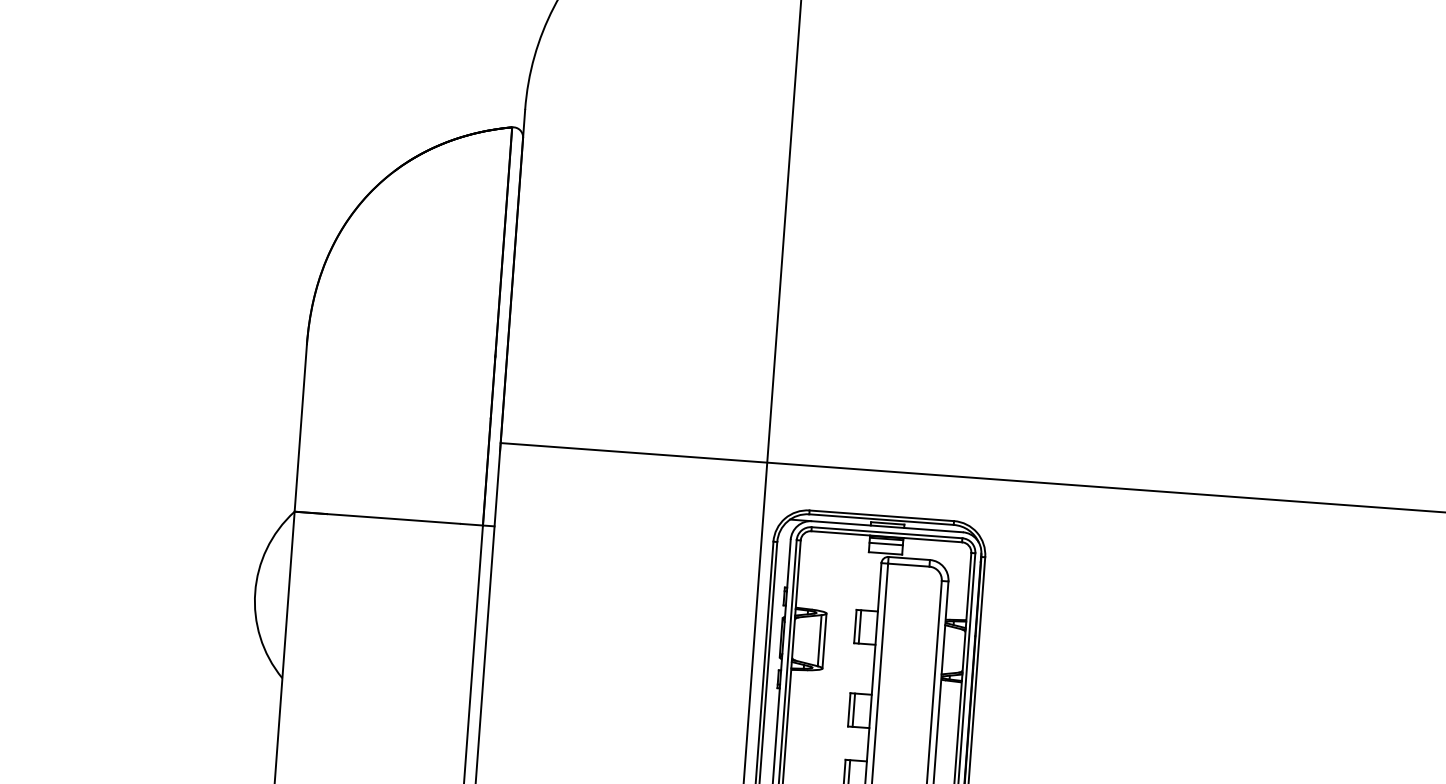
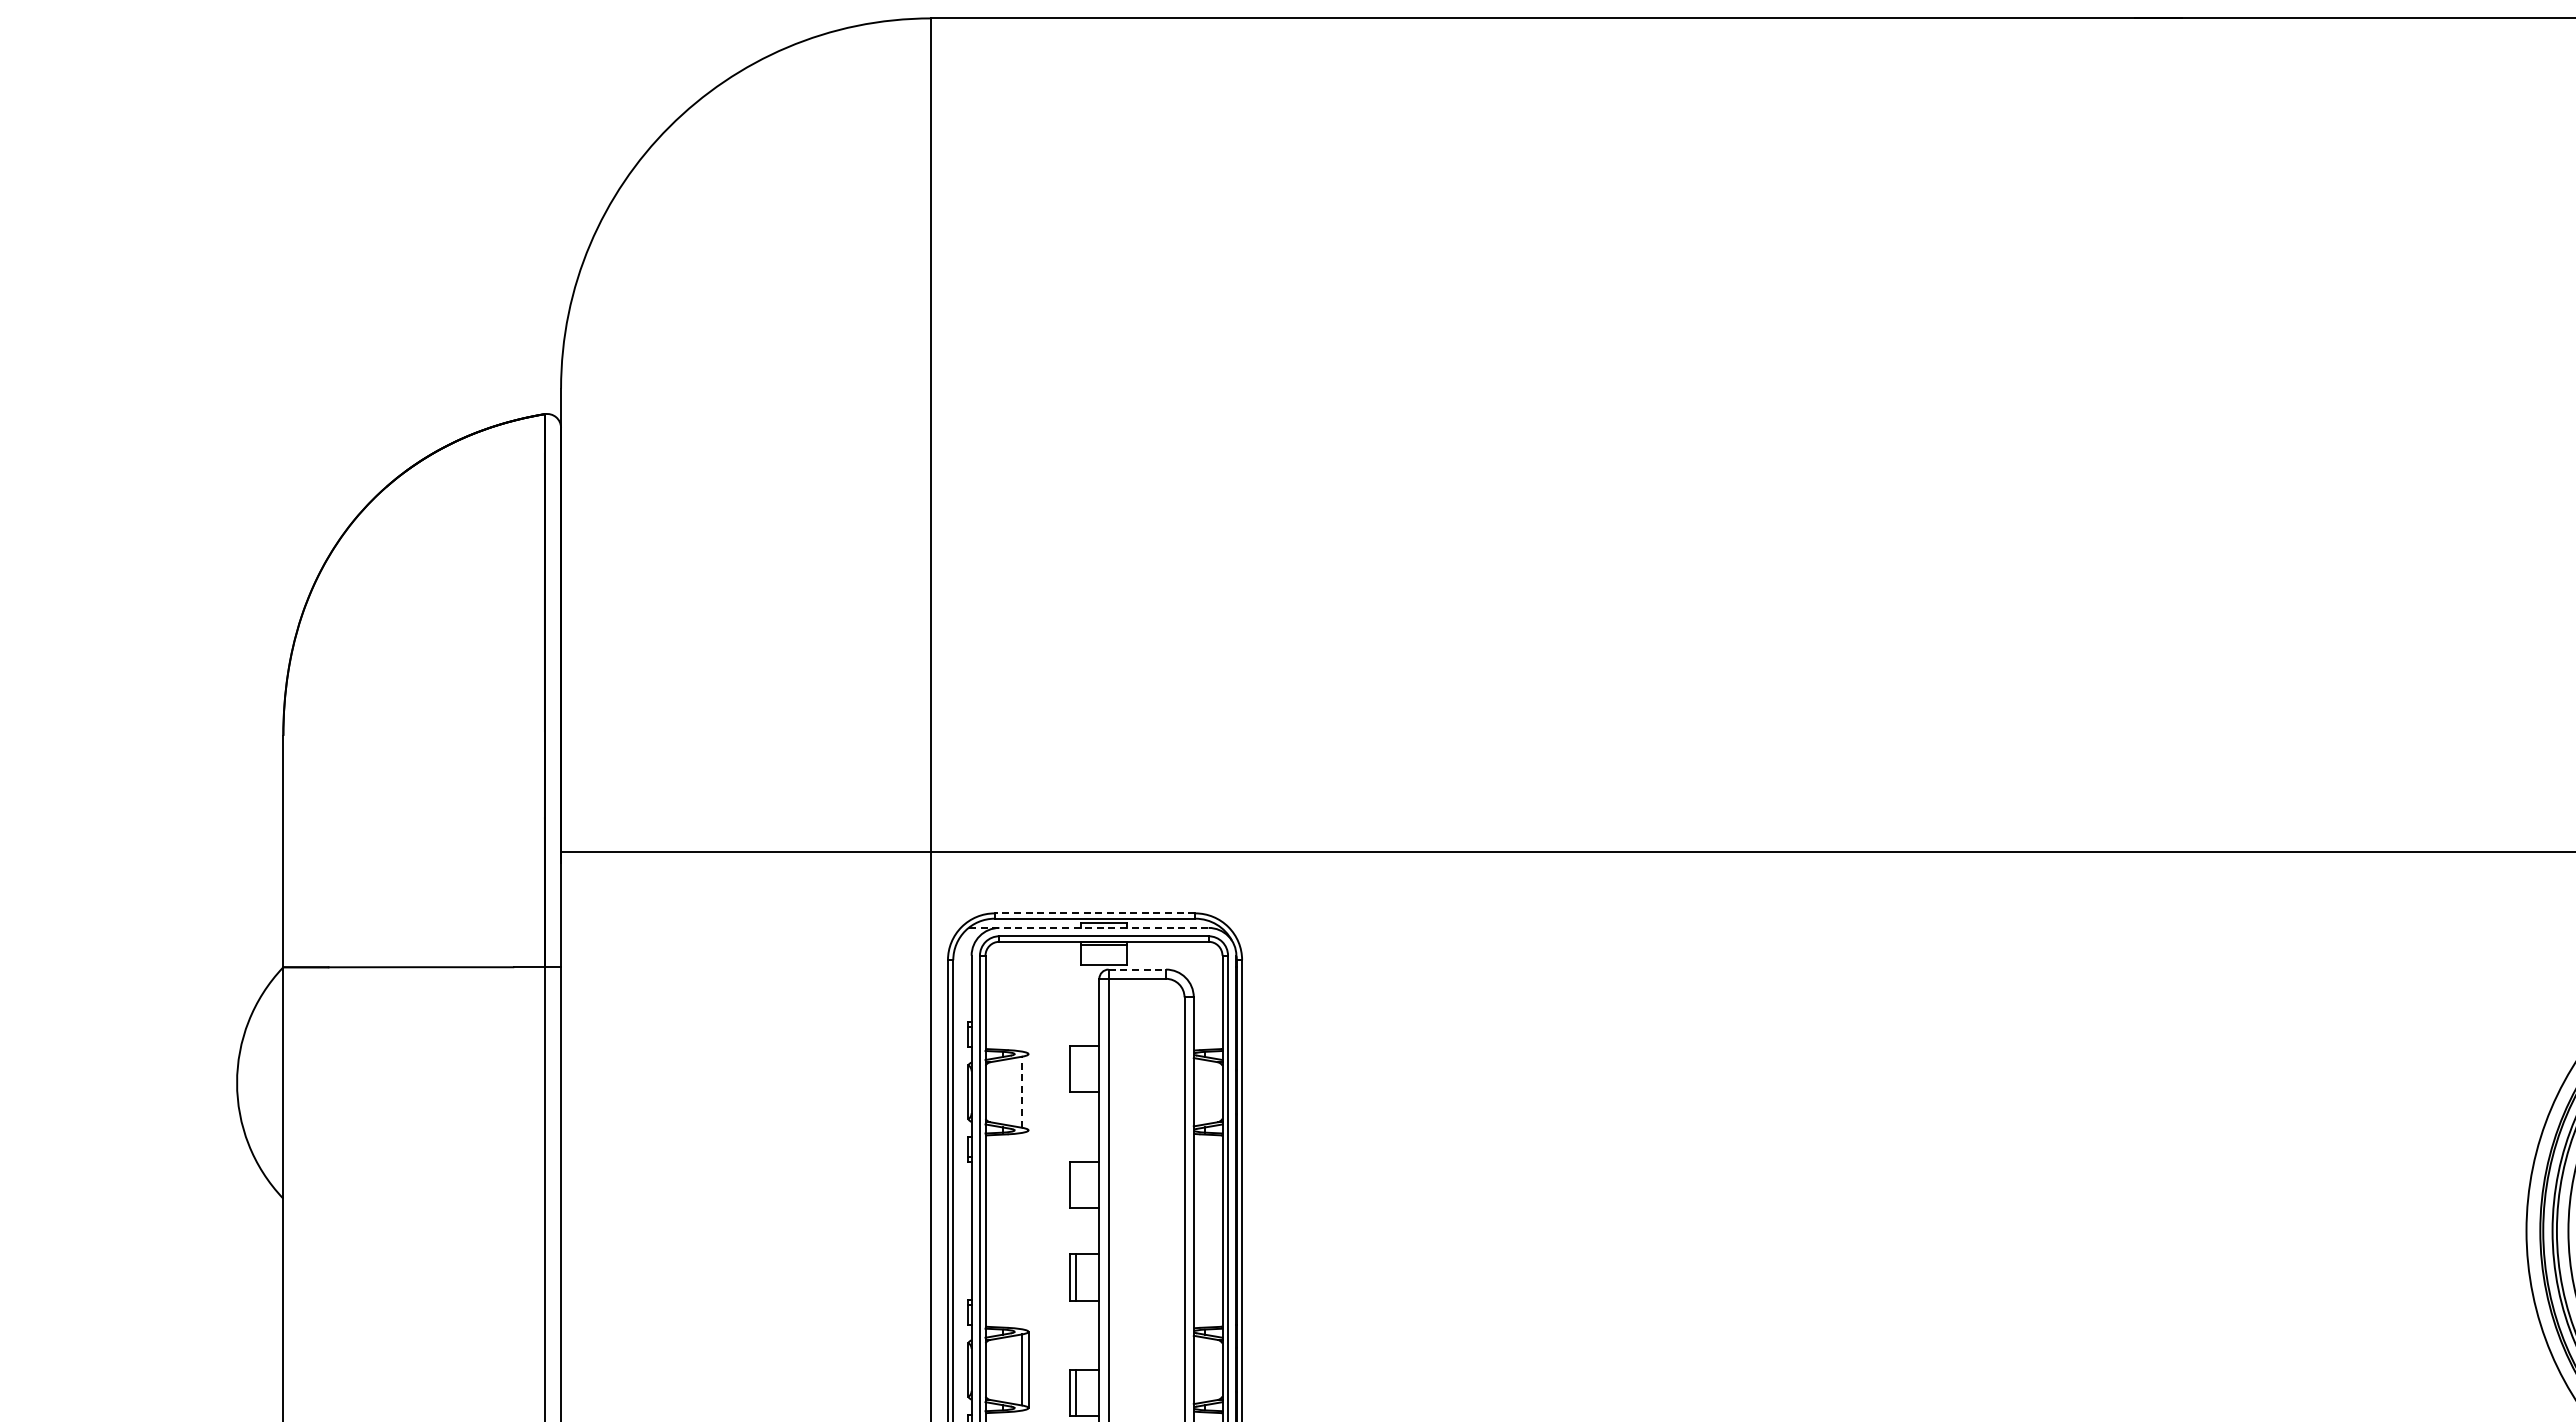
line: (881, 515) -> (1094, 913), solid -> dashed
line: (876, 525) -> (1088, 927), solid -> dashed
line: (885, 543) -> (1103, 951), removed
line: (909, 558) -> (1137, 969), solid -> dashed
line: (860, 626) -> (1076, 1068), removed
line: (819, 640) -> (1021, 1092), solid -> dashed
line: (824, 641) -> (1028, 1092), removed
line: (854, 709) -> (1076, 1184), removed

